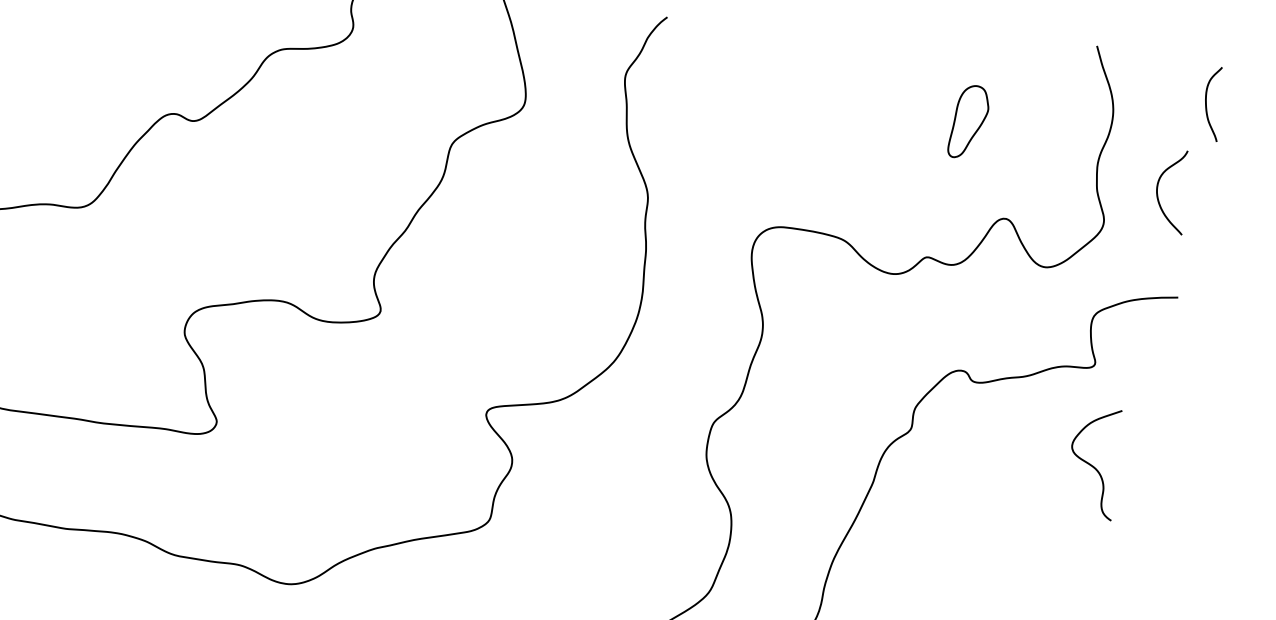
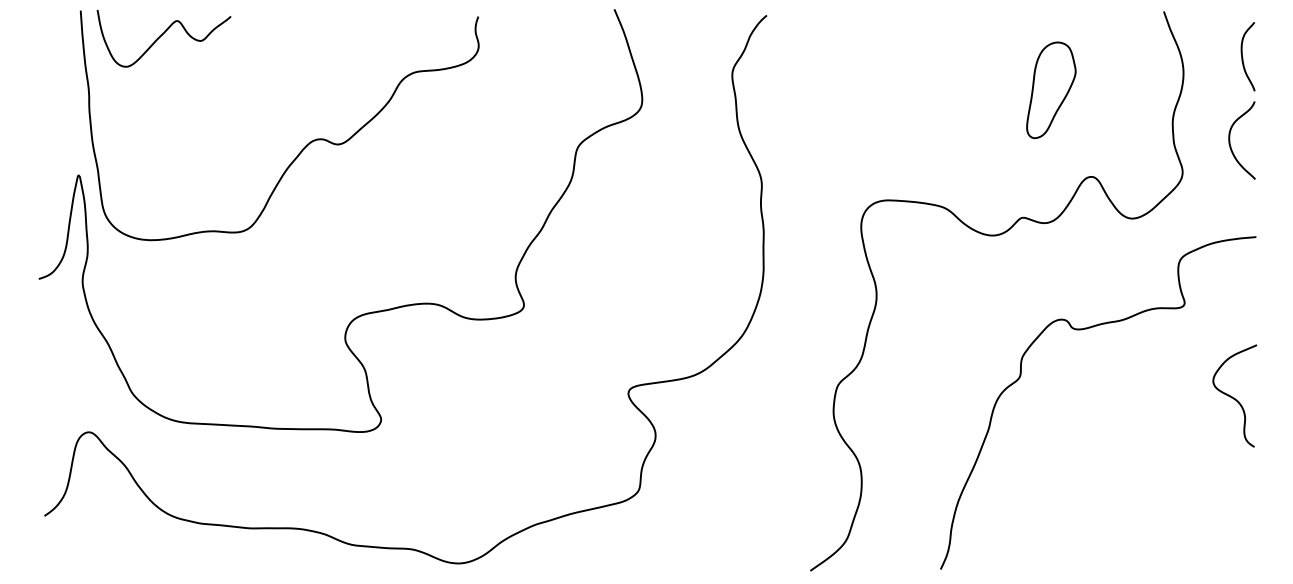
curve: (1207, 104) -> (1243, 57), moved
part: (968, 122) -> (1051, 90), size x1.43
curve: (1093, 465) -> (1234, 397), moved

